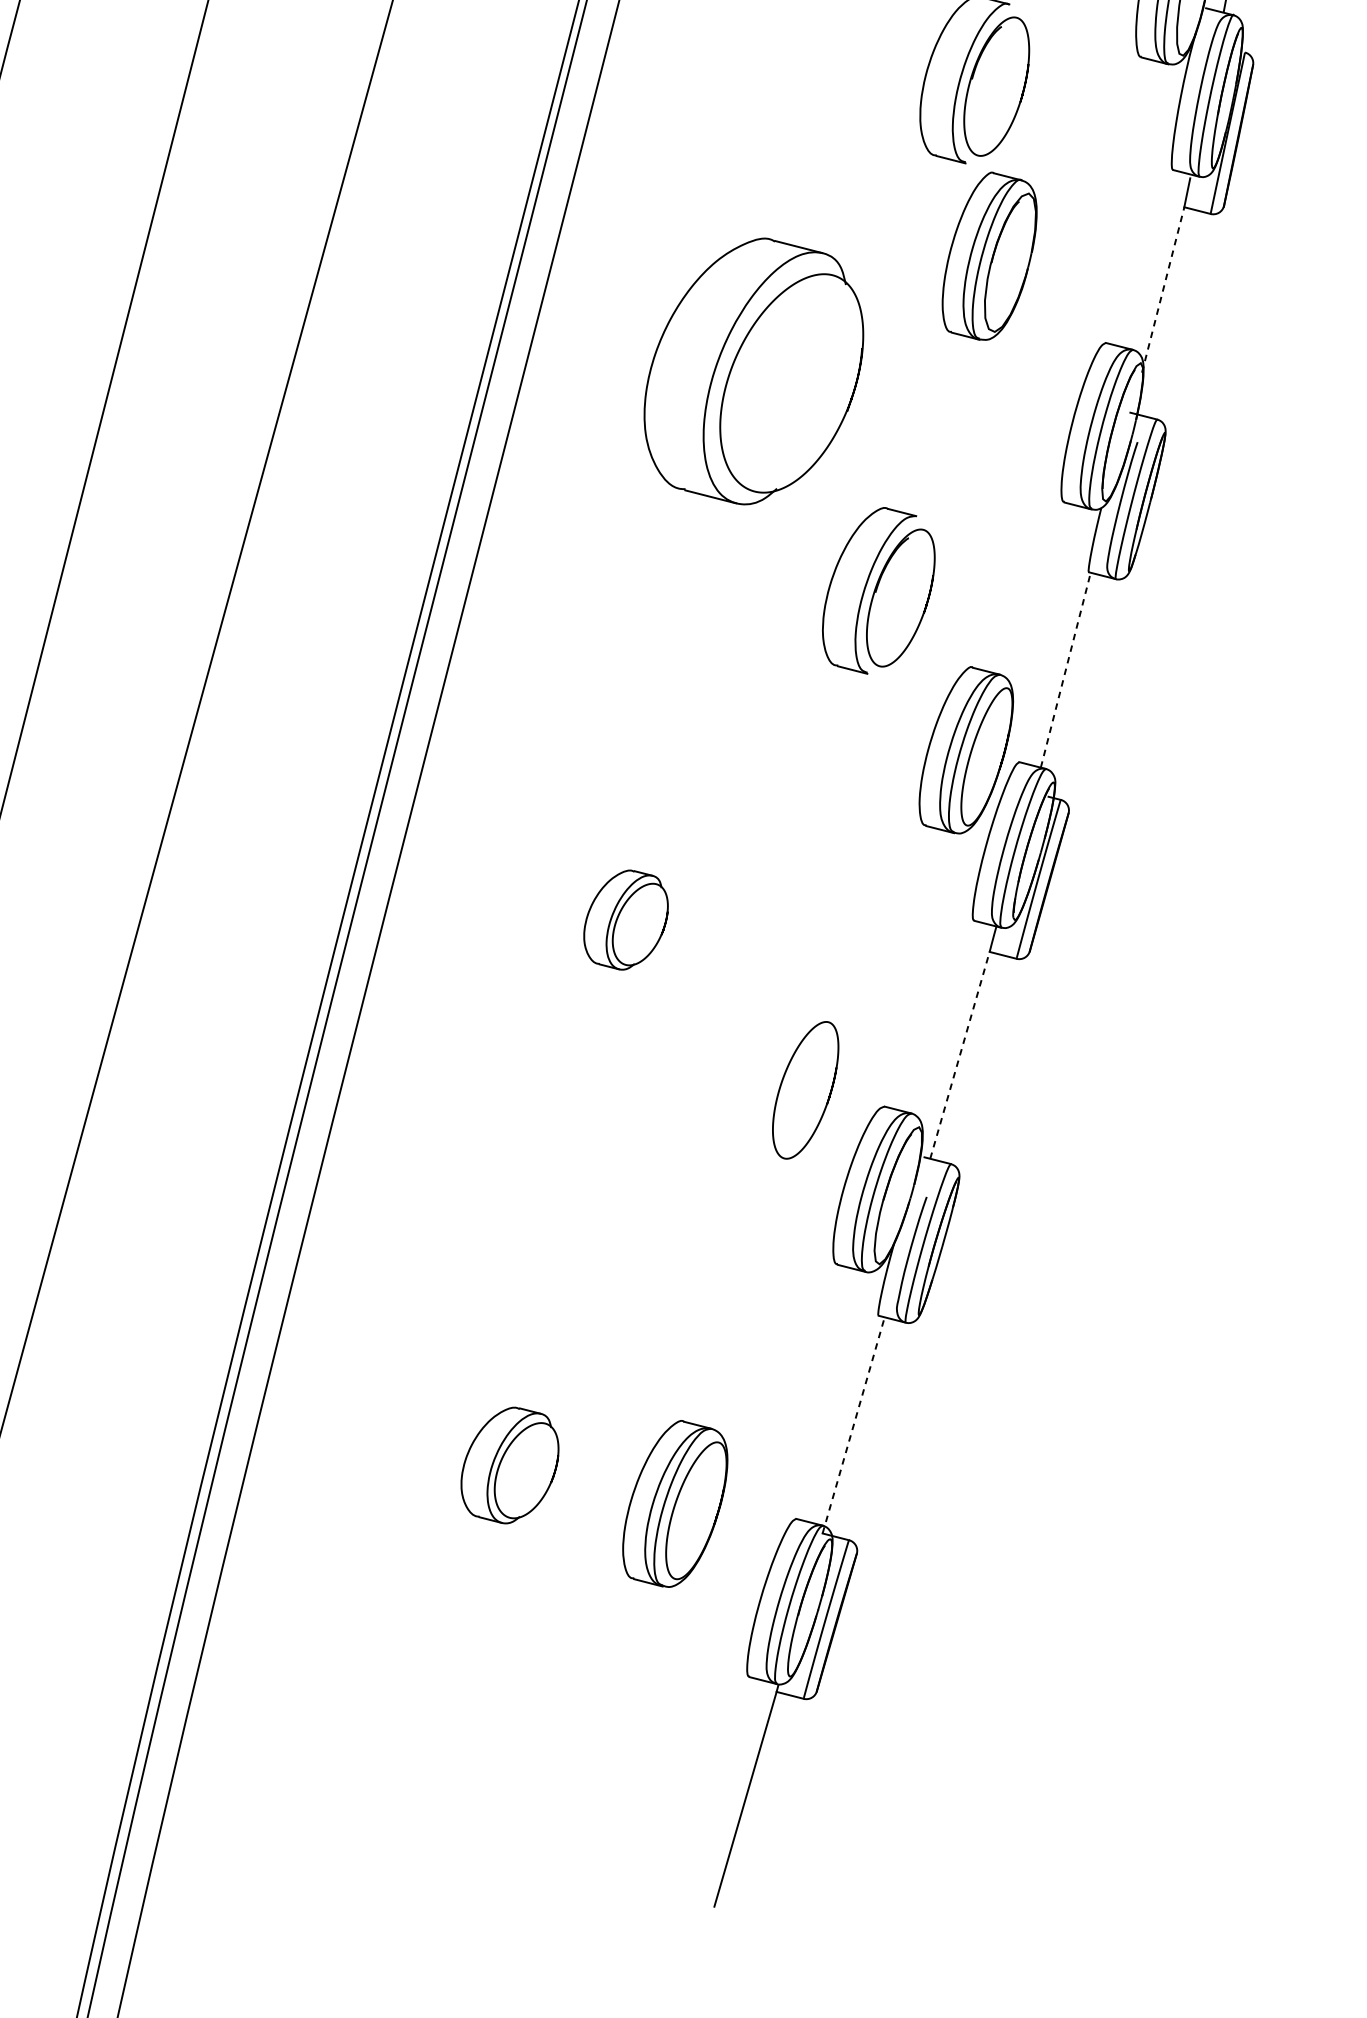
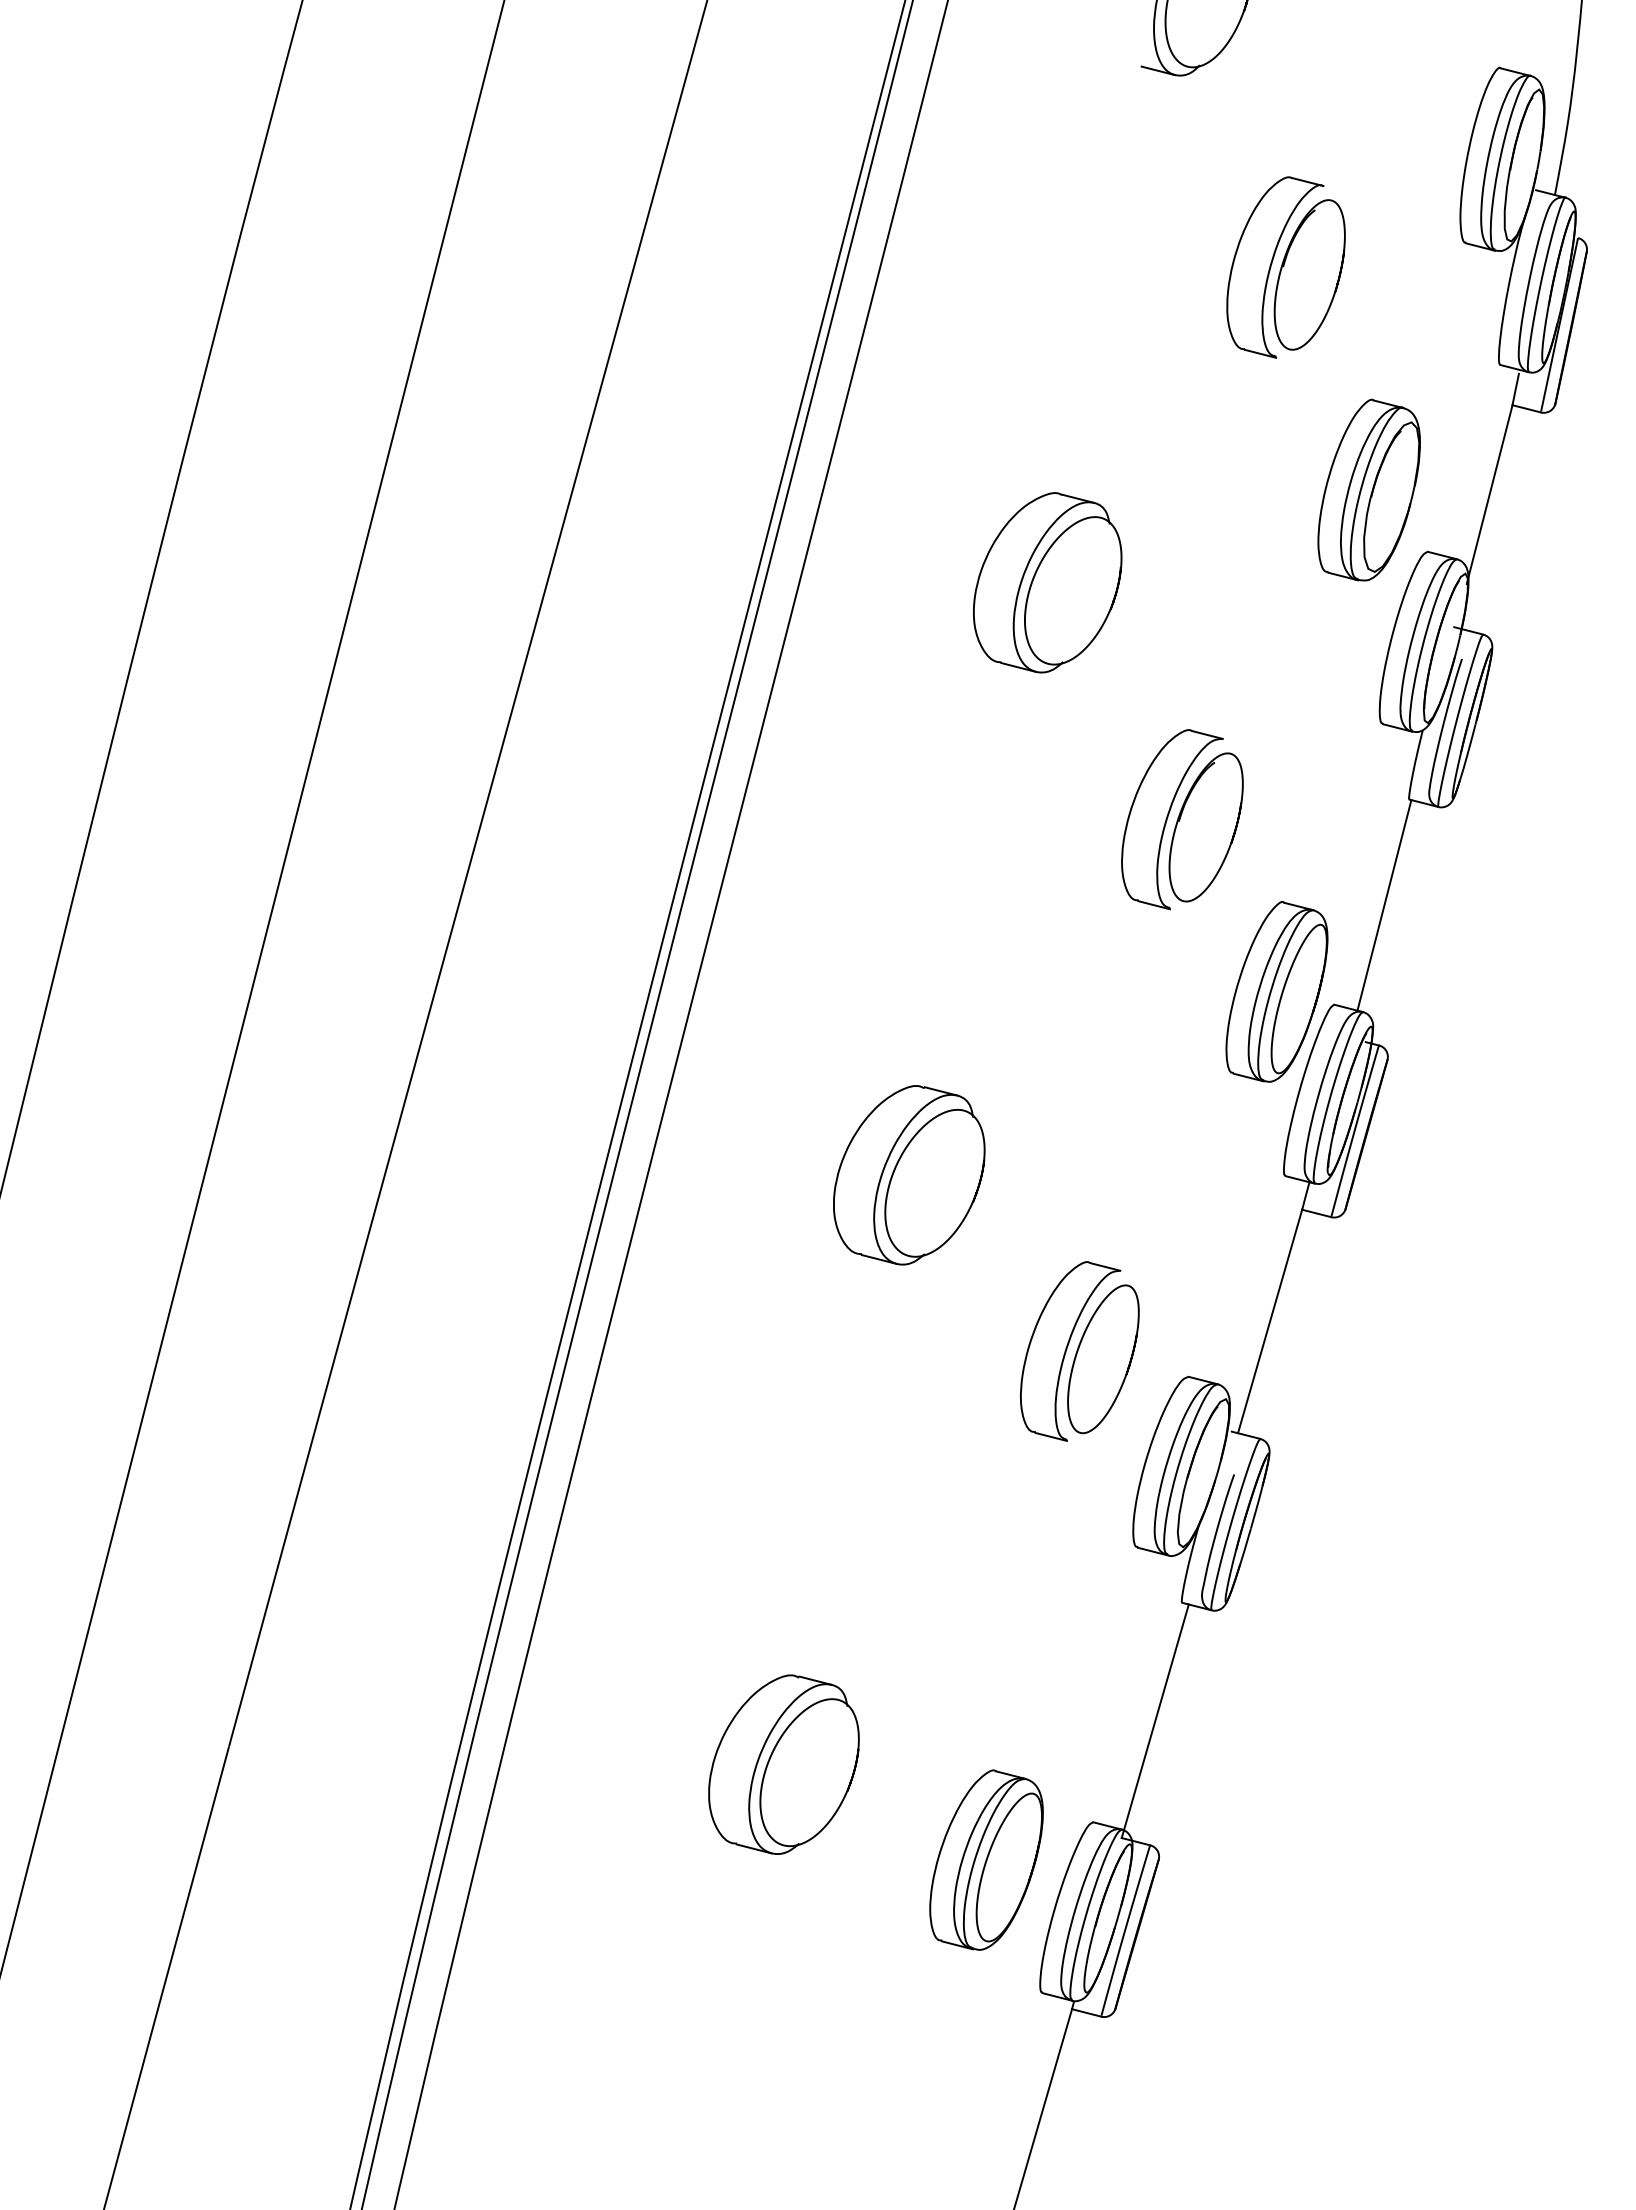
part: (989, 255) -> (1368, 489), moved
line: (1163, 289) -> (1489, 494), dashed -> solid
part: (753, 371) -> (1047, 582), size x0.62
line: (1065, 670) -> (1384, 905), dashed -> solid
part: (626, 920) -> (909, 1175), size x1.67
line: (960, 1055) -> (1270, 1321), dashed -> solid
part: (775, 1083) -> (1070, 1351), added
line: (853, 1424) -> (1155, 1720), dashed -> solid
part: (509, 1465) -> (783, 1764), size x1.43
part: (675, 1503) -> (986, 1859), moved

